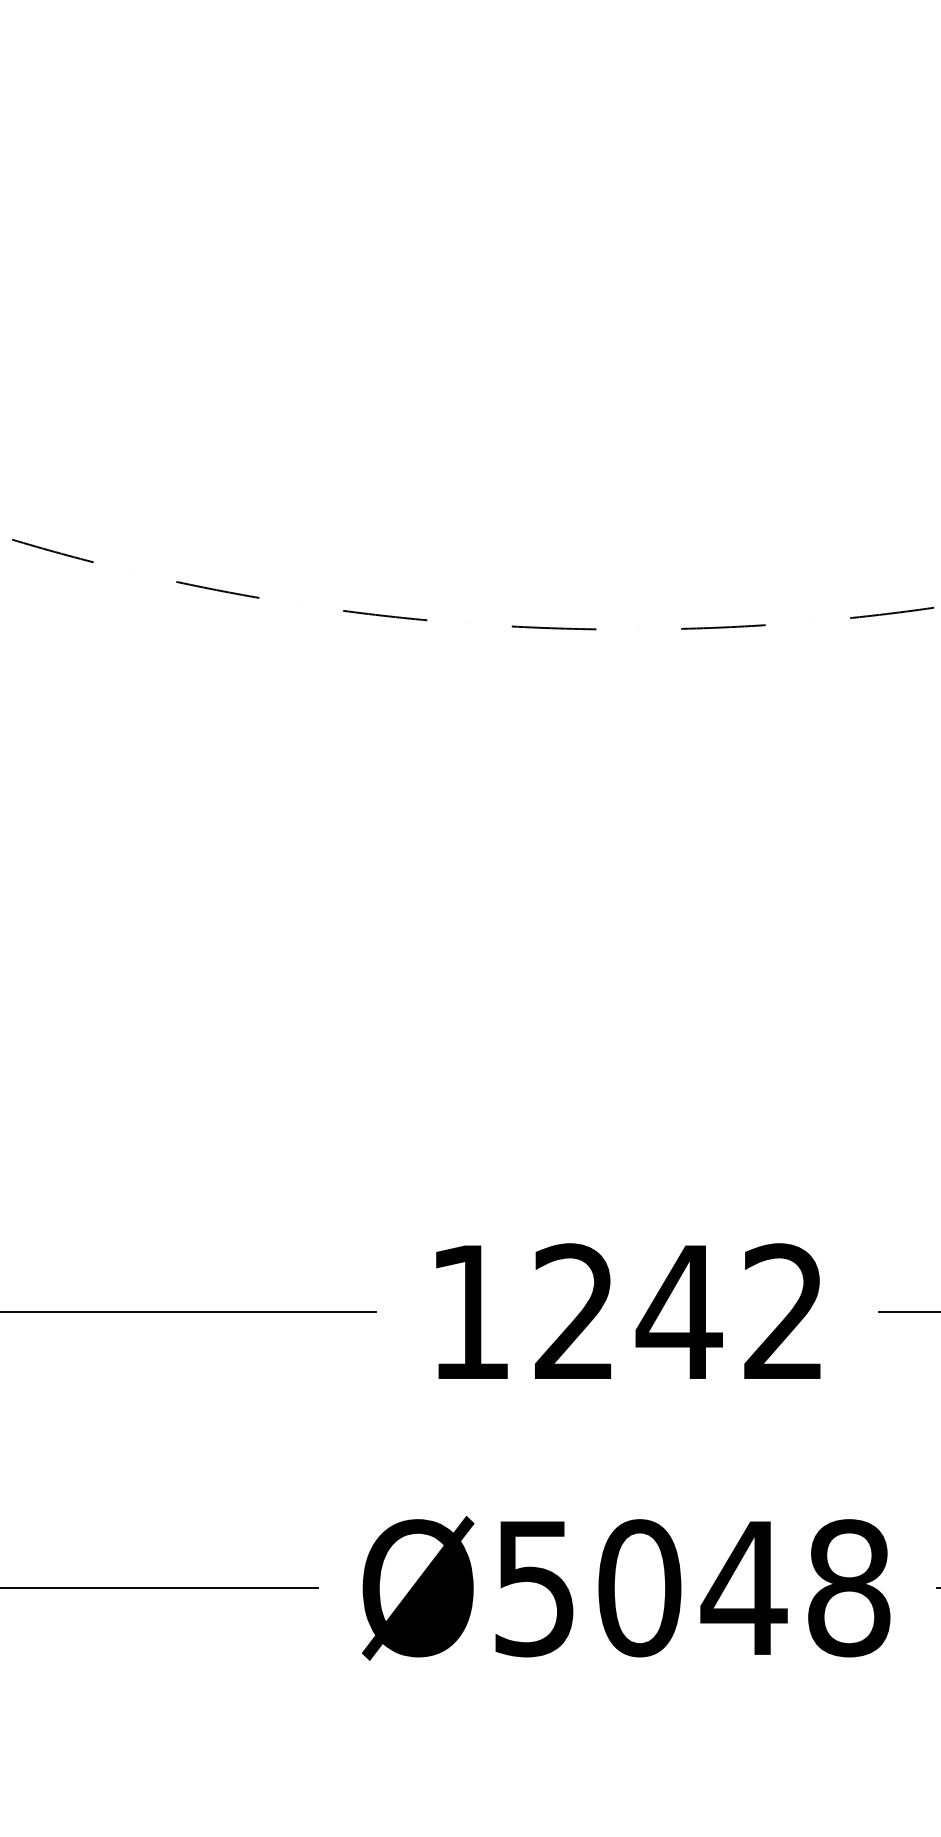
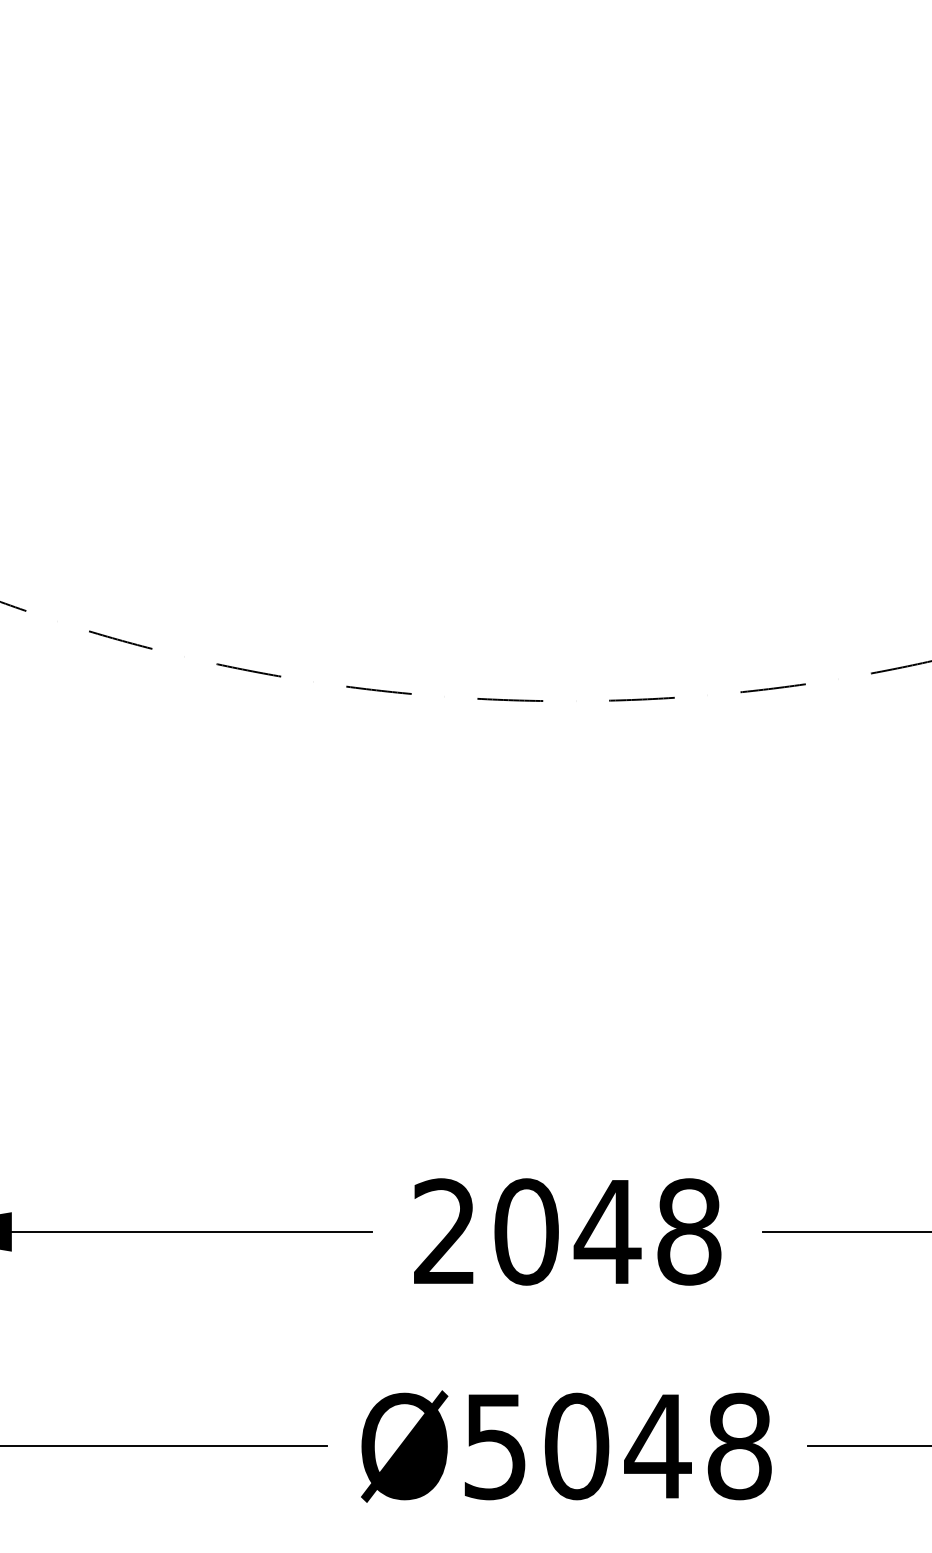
text: (627, 1311) -> (567, 1231), 1242 -> 2048

